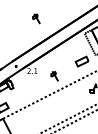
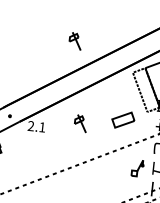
part: (36, 18) -> (75, 40), moved
part: (54, 75) -> (80, 122), moved

